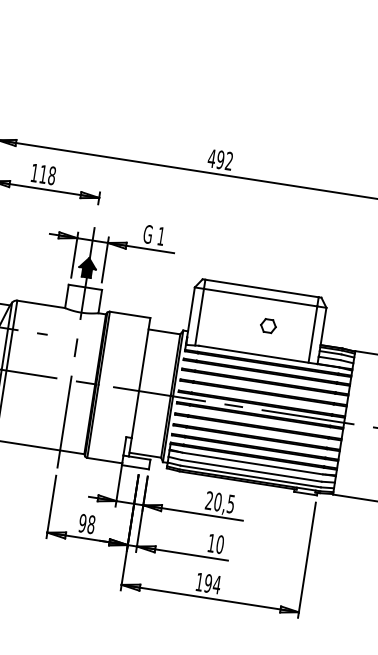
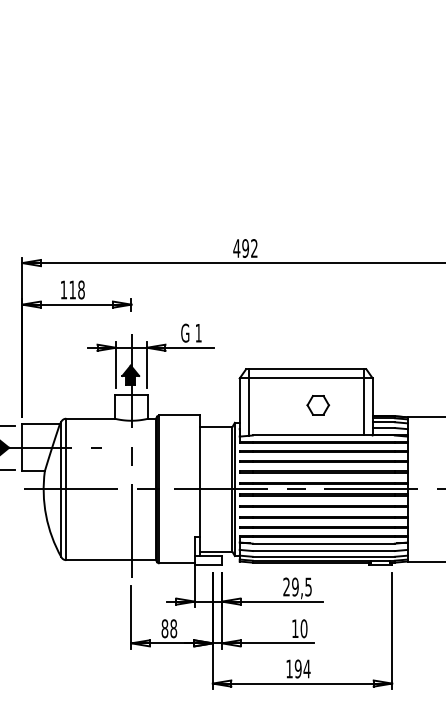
part: (268, 326) -> (318, 405), size x1.43
text: (218, 501) -> (295, 586), 20,5 -> 29,5
text: (82, 523) -> (164, 628), 98 -> 88

